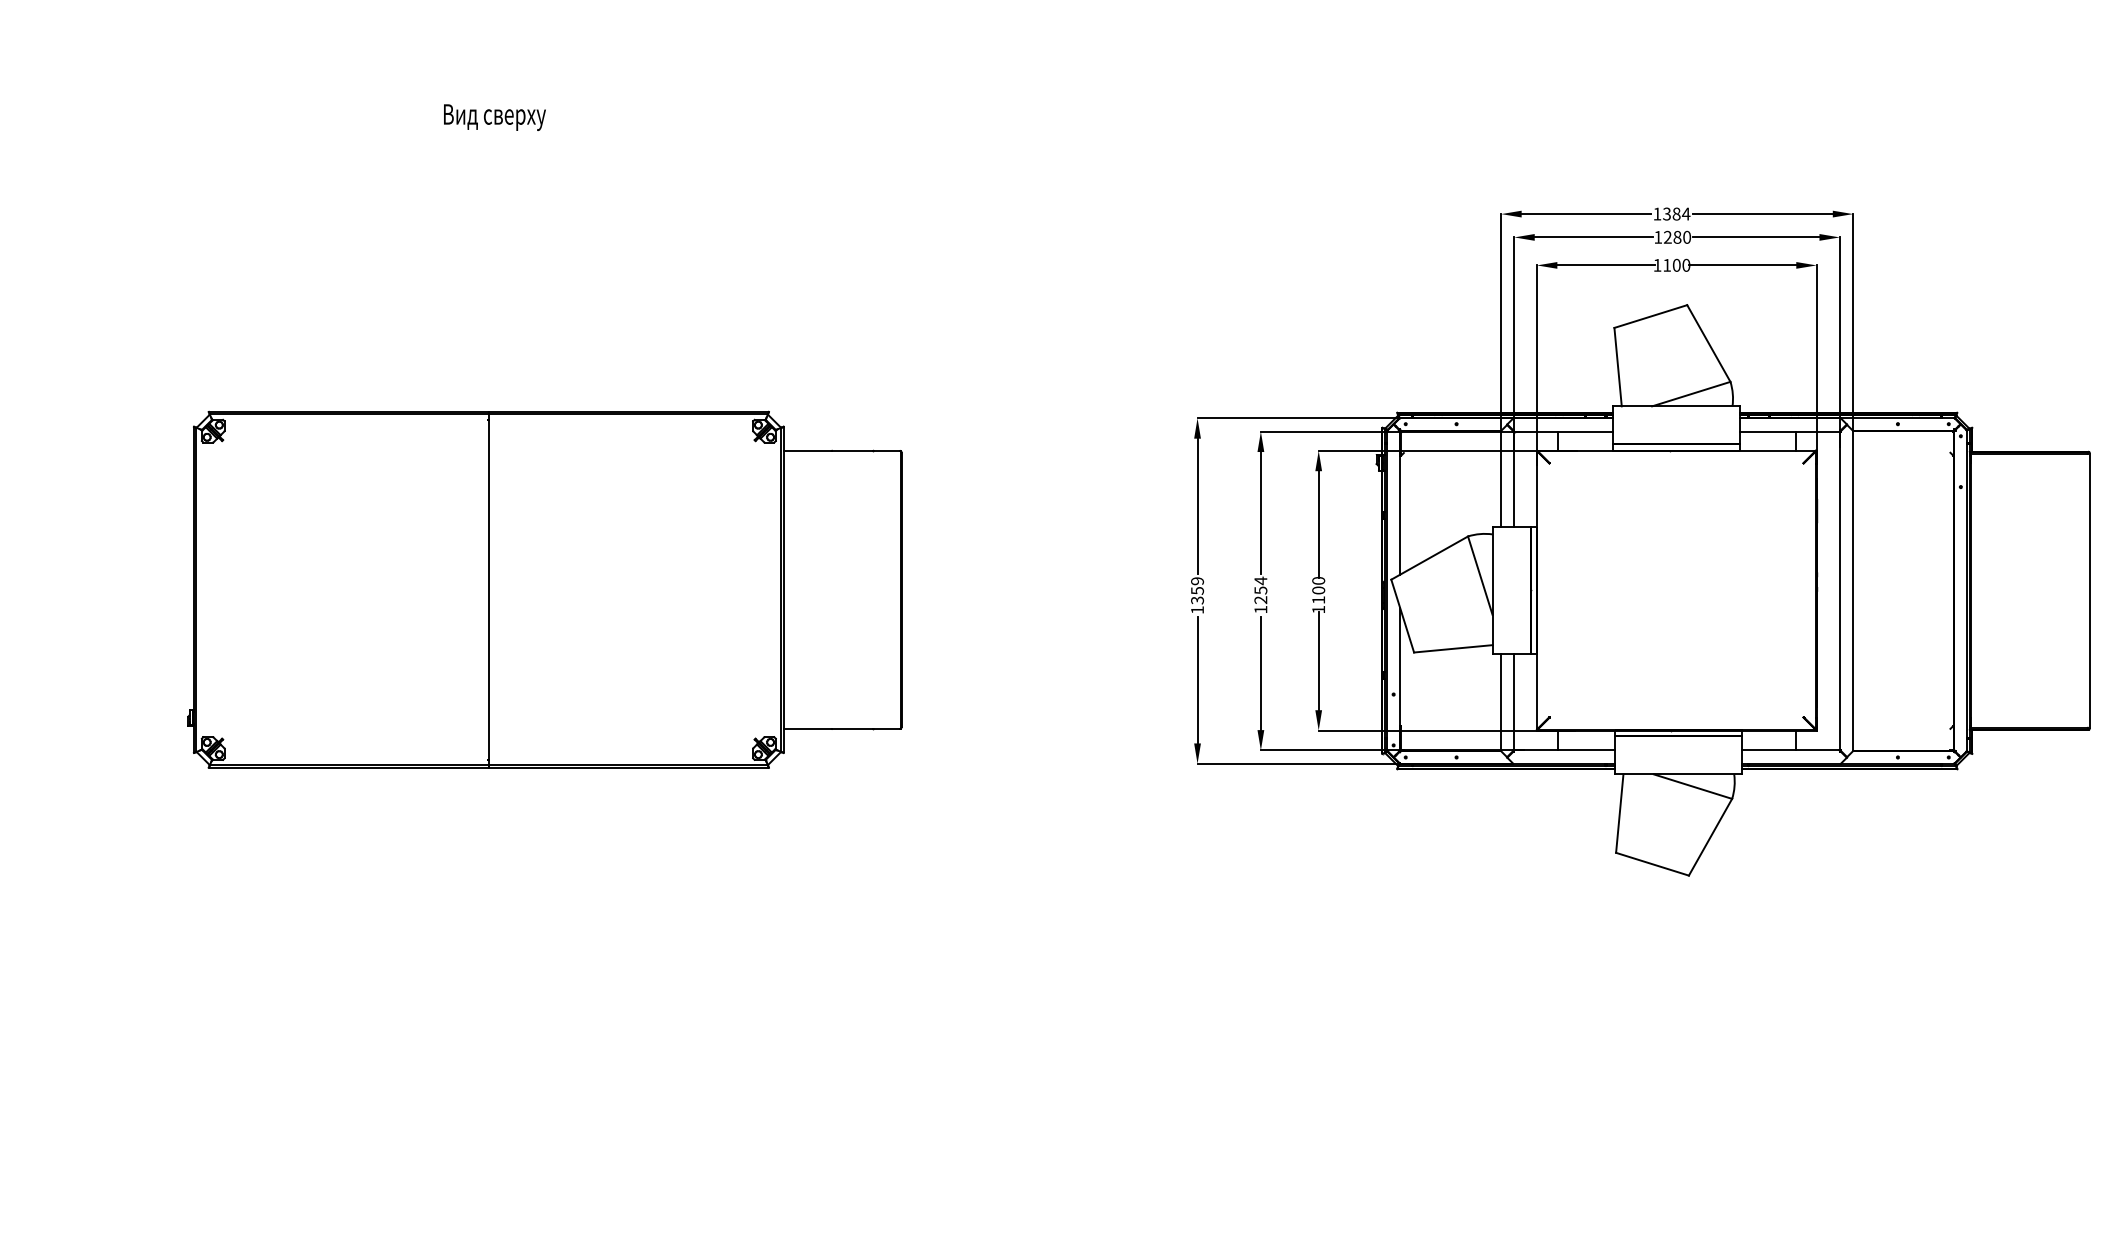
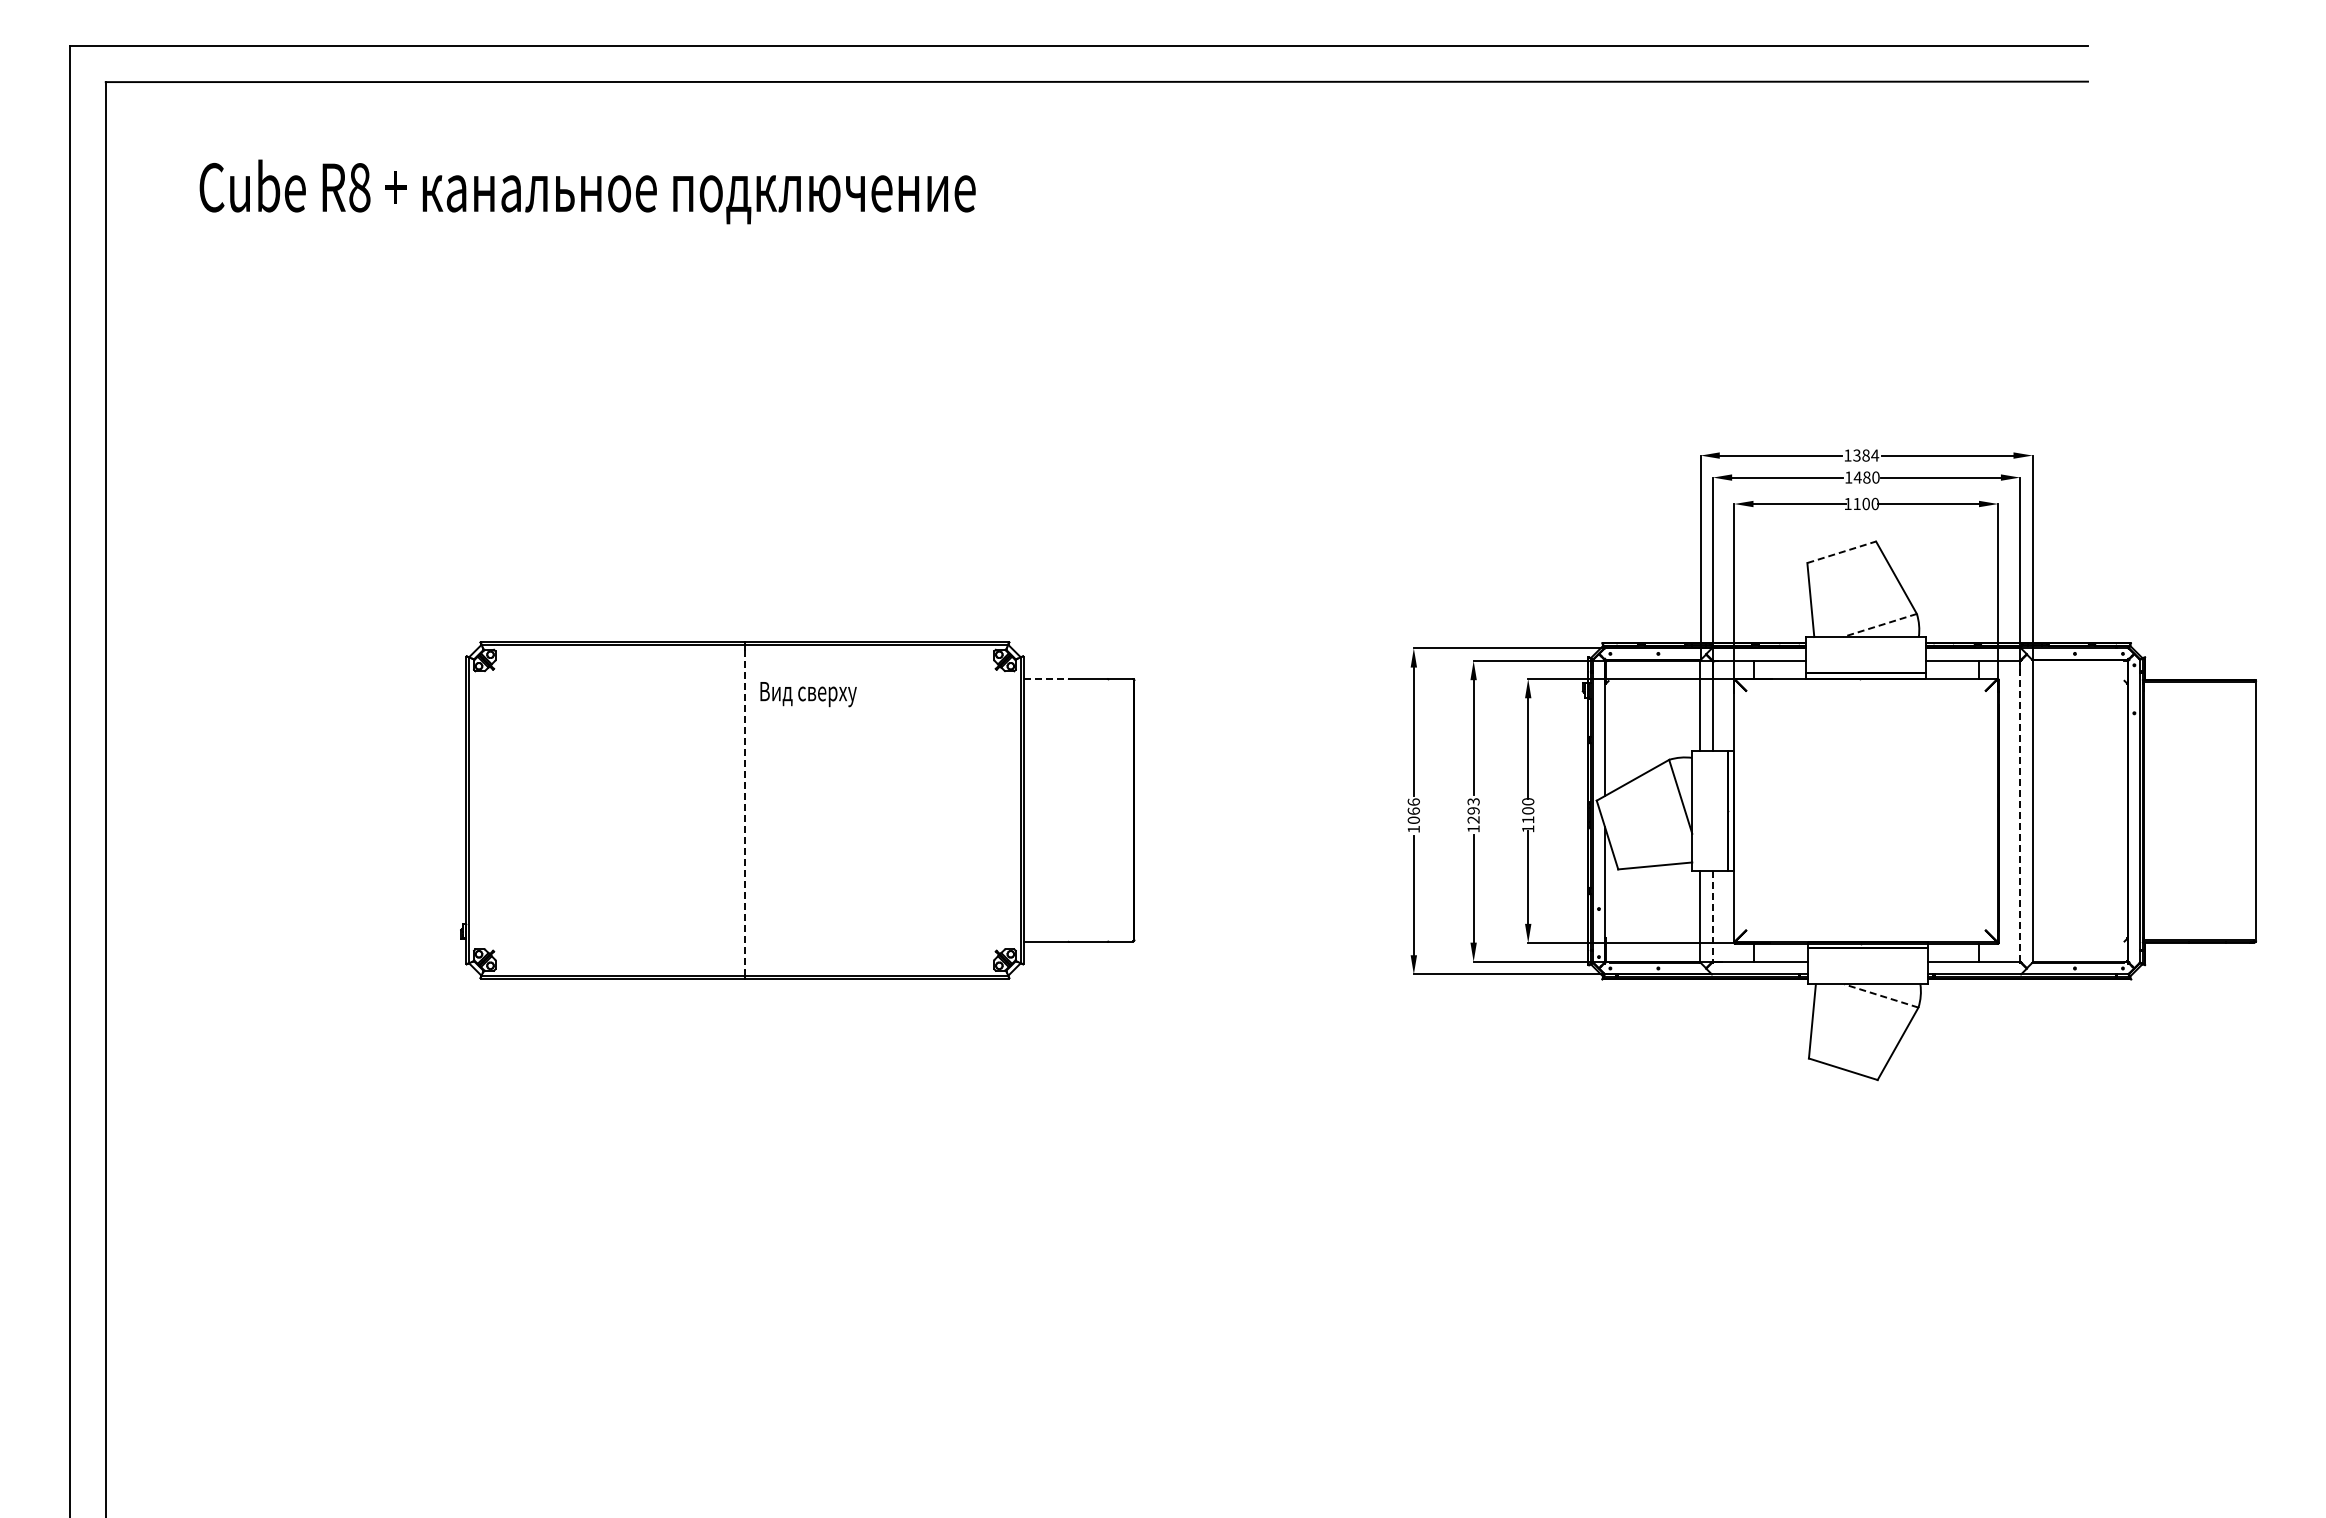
text: (494, 117) -> (808, 694), moved
text: (1667, 237) -> (1857, 477), 1280 -> 1480
line: (1651, 316) -> (1842, 552), solid -> dashed
line: (1690, 394) -> (1879, 625), solid -> dashed
line: (808, 450) -> (1046, 678), solid -> dashed
text: (1260, 584) -> (1473, 805), 1254 -> 1293
line: (488, 590) -> (744, 810), solid -> dashed
line: (1840, 590) -> (2020, 810), solid -> dashed
text: (1197, 591) -> (1413, 811), 1359 -> 1066
line: (1513, 702) -> (1712, 916), solid -> dashed
line: (1692, 787) -> (1881, 996), solid -> dashed

